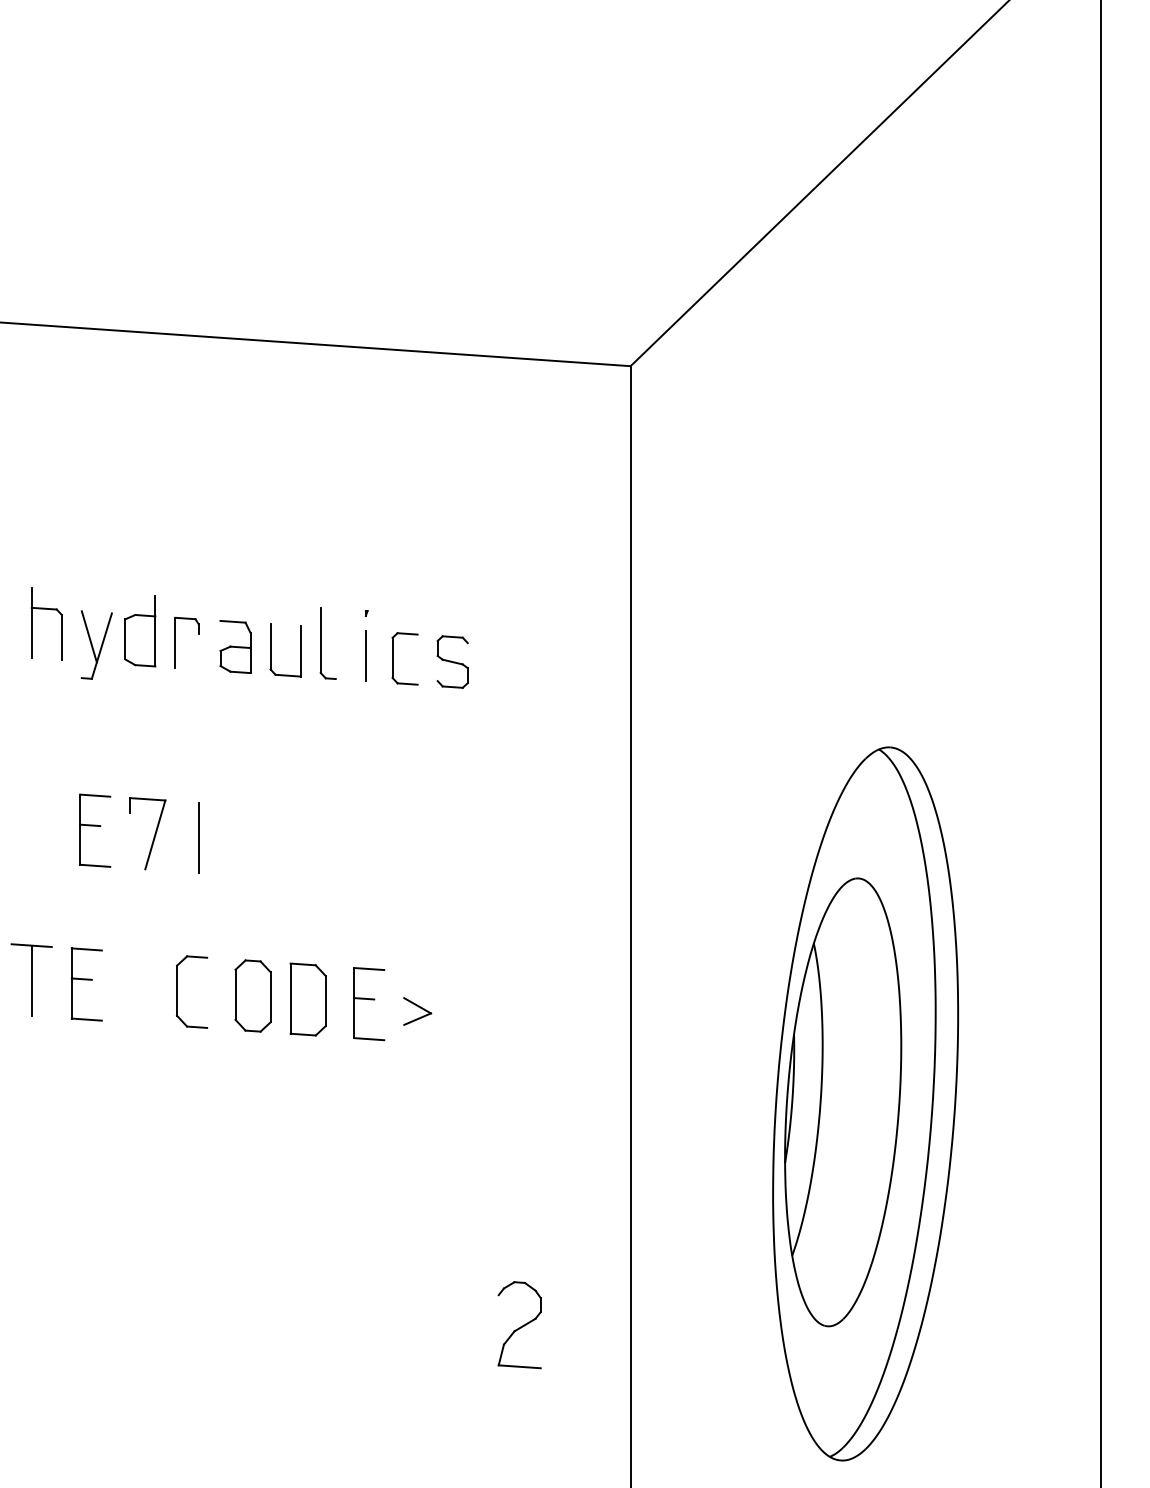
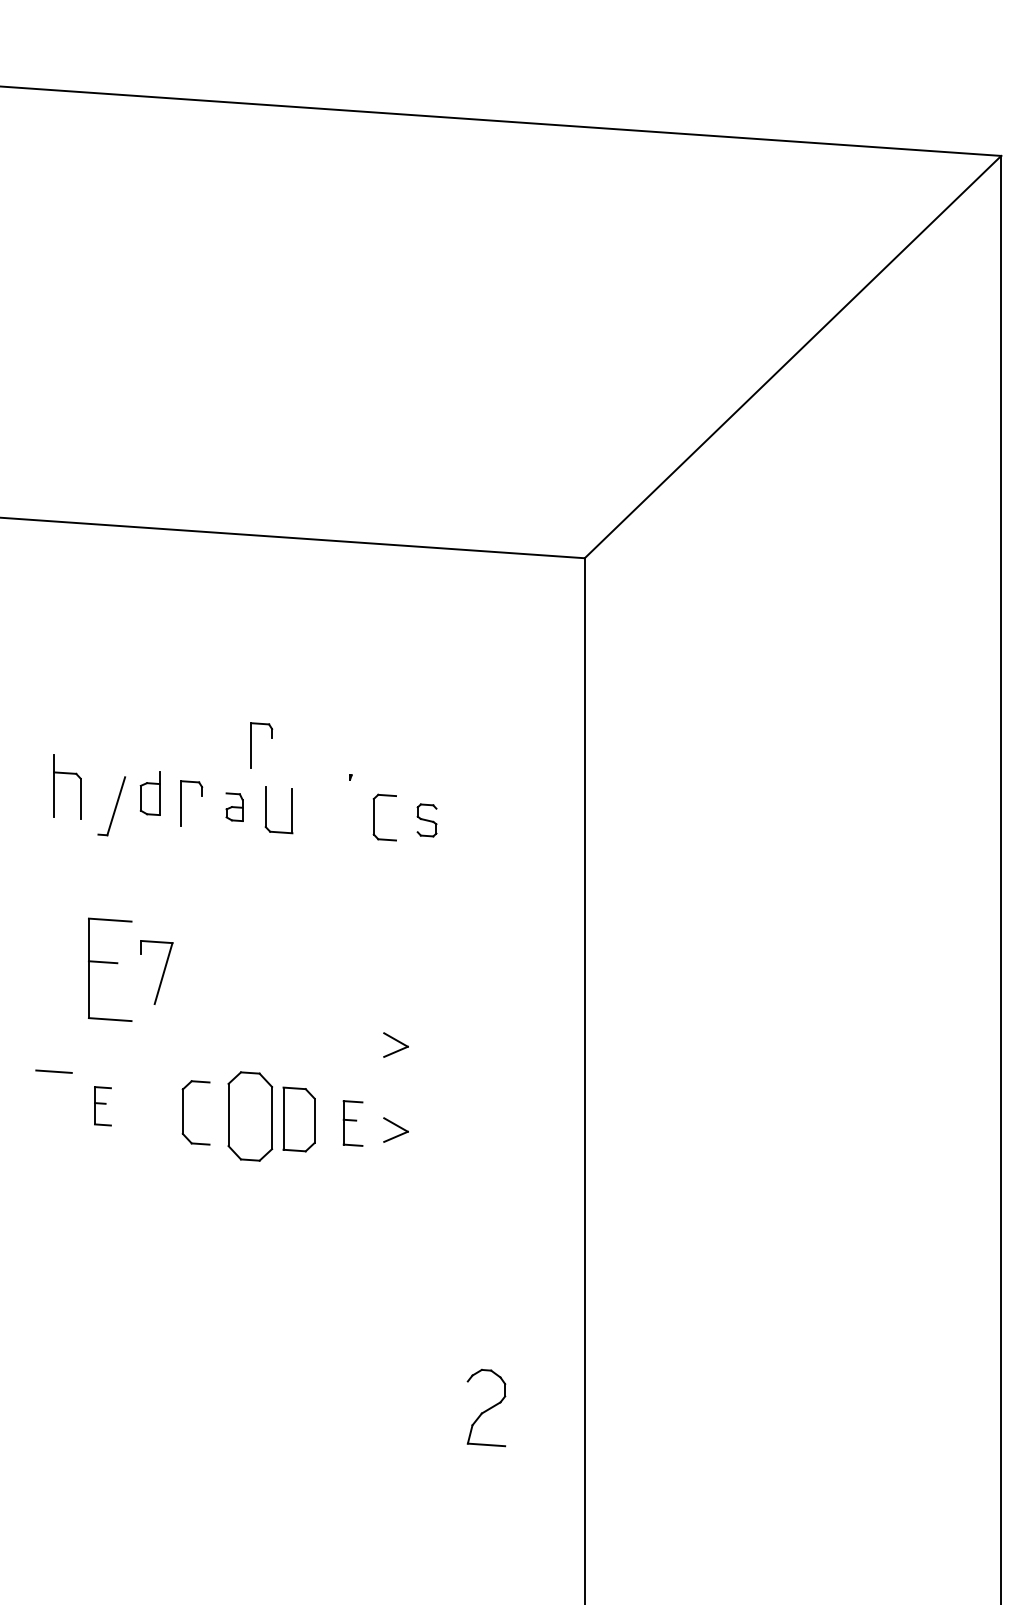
part: (254, 577) -> (251, 745), added
part: (139, 631) -> (149, 793), size x0.7
line: (88, 636) -> (104, 797), removed
part: (327, 642) -> (316, 803), removed
part: (235, 647) -> (234, 807), size x0.6
line: (366, 655) -> (350, 814), removed
part: (452, 662) -> (426, 820), size x0.7
part: (95, 830) -> (110, 969), size x1.6
line: (199, 838) -> (202, 976), removed
part: (417, 914) -> (395, 1044), added
line: (32, 980) -> (54, 1102), removed
part: (86, 984) -> (102, 1106), size x0.6
part: (252, 995) -> (249, 1115), size x1.4
part: (368, 1004) -> (352, 1123), size x0.7
part: (865, 1103) -> (792, 1211), removed

